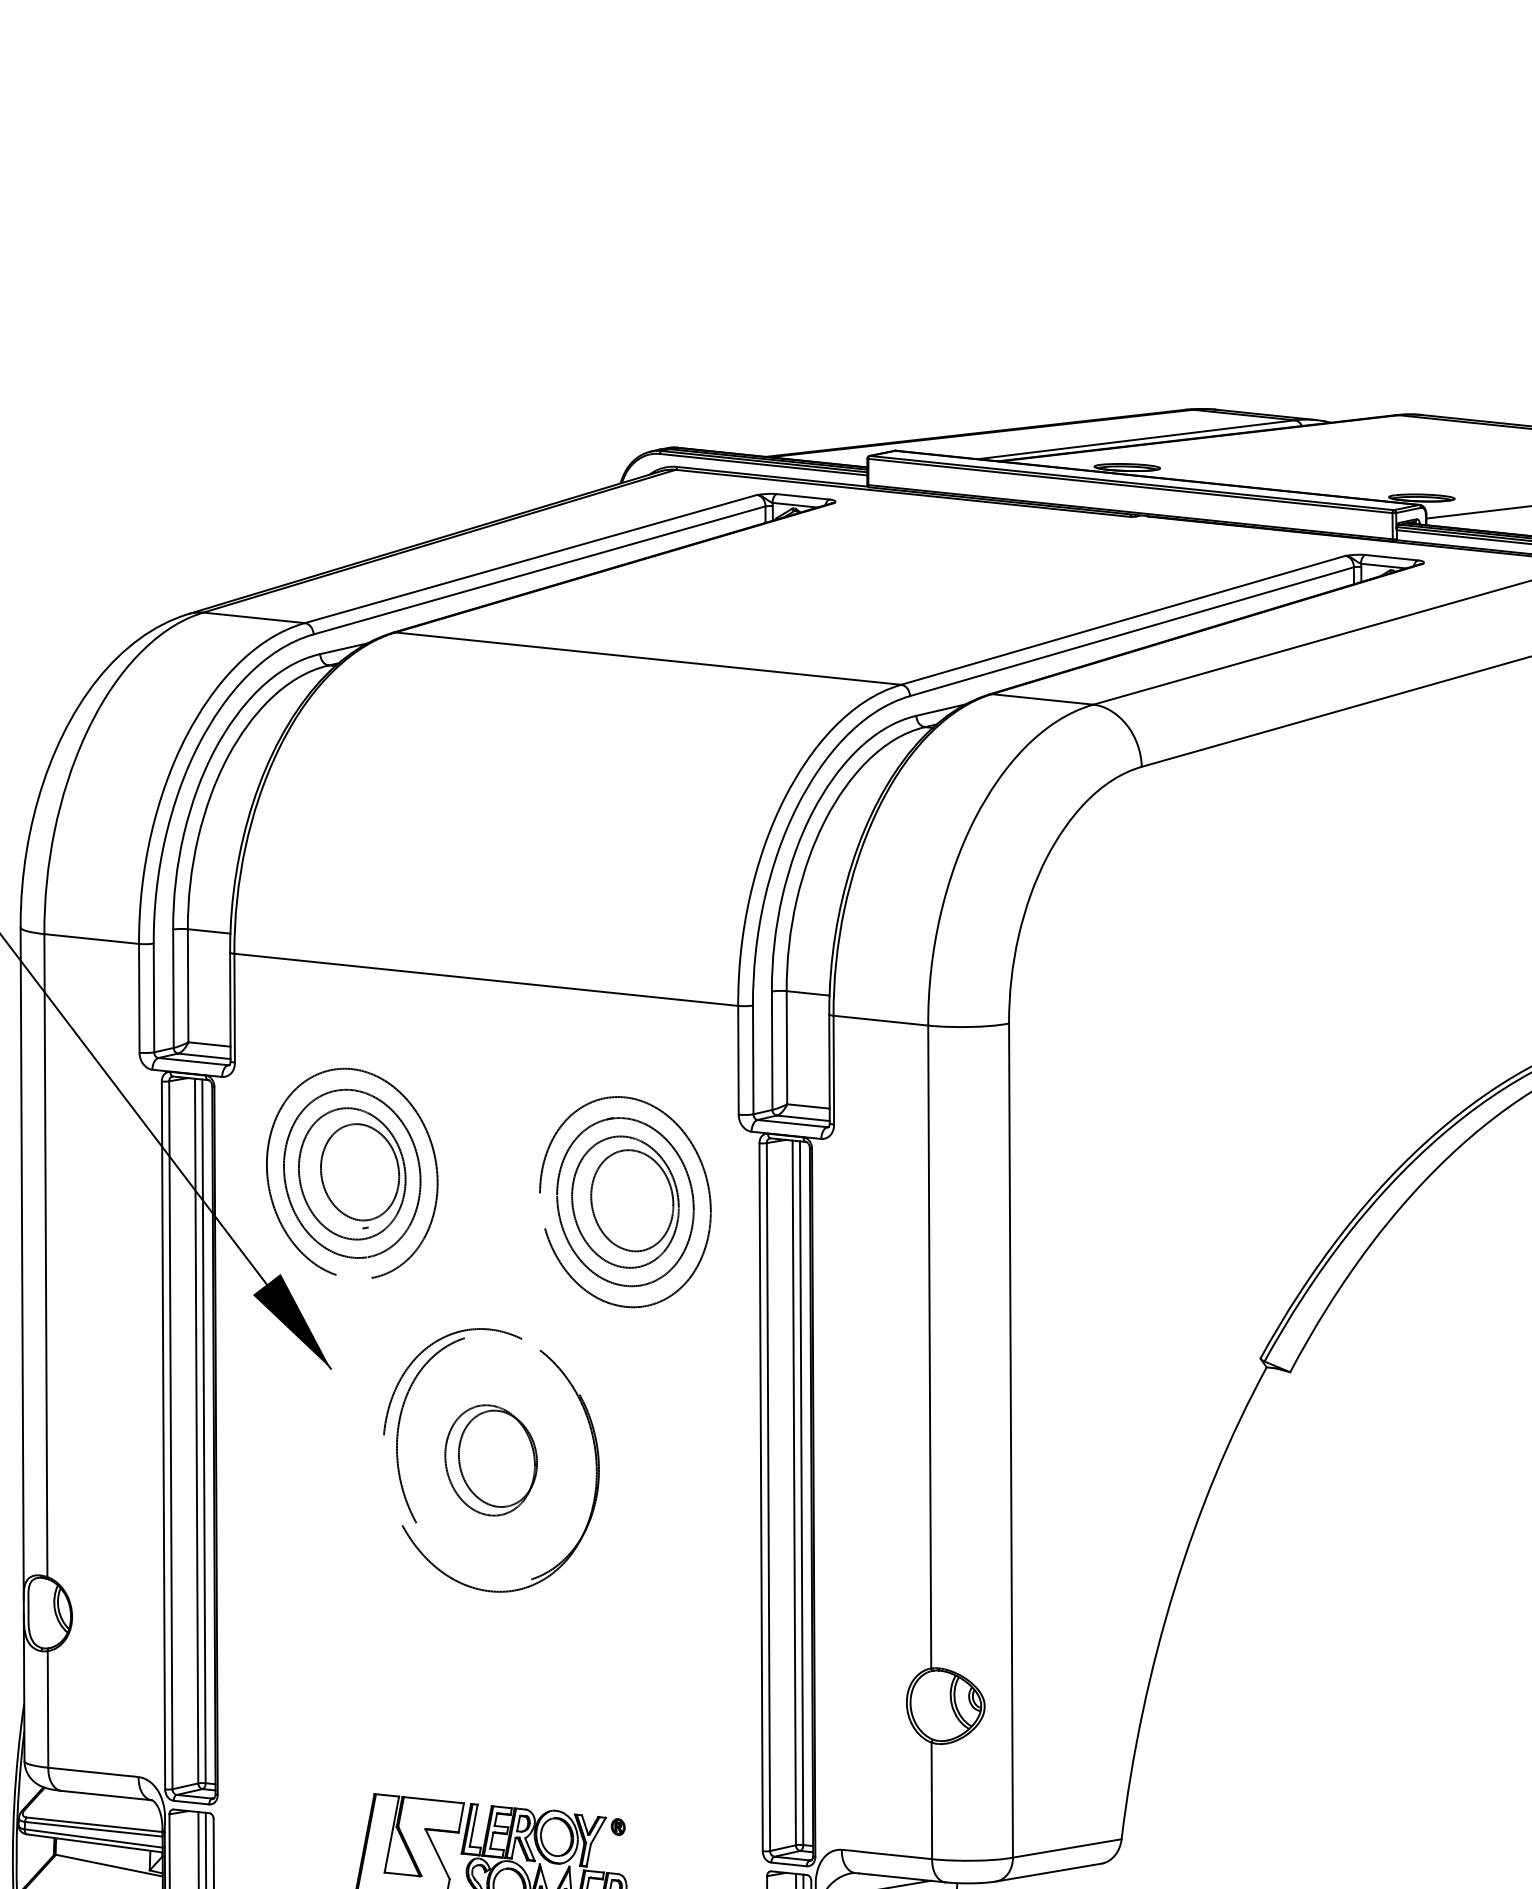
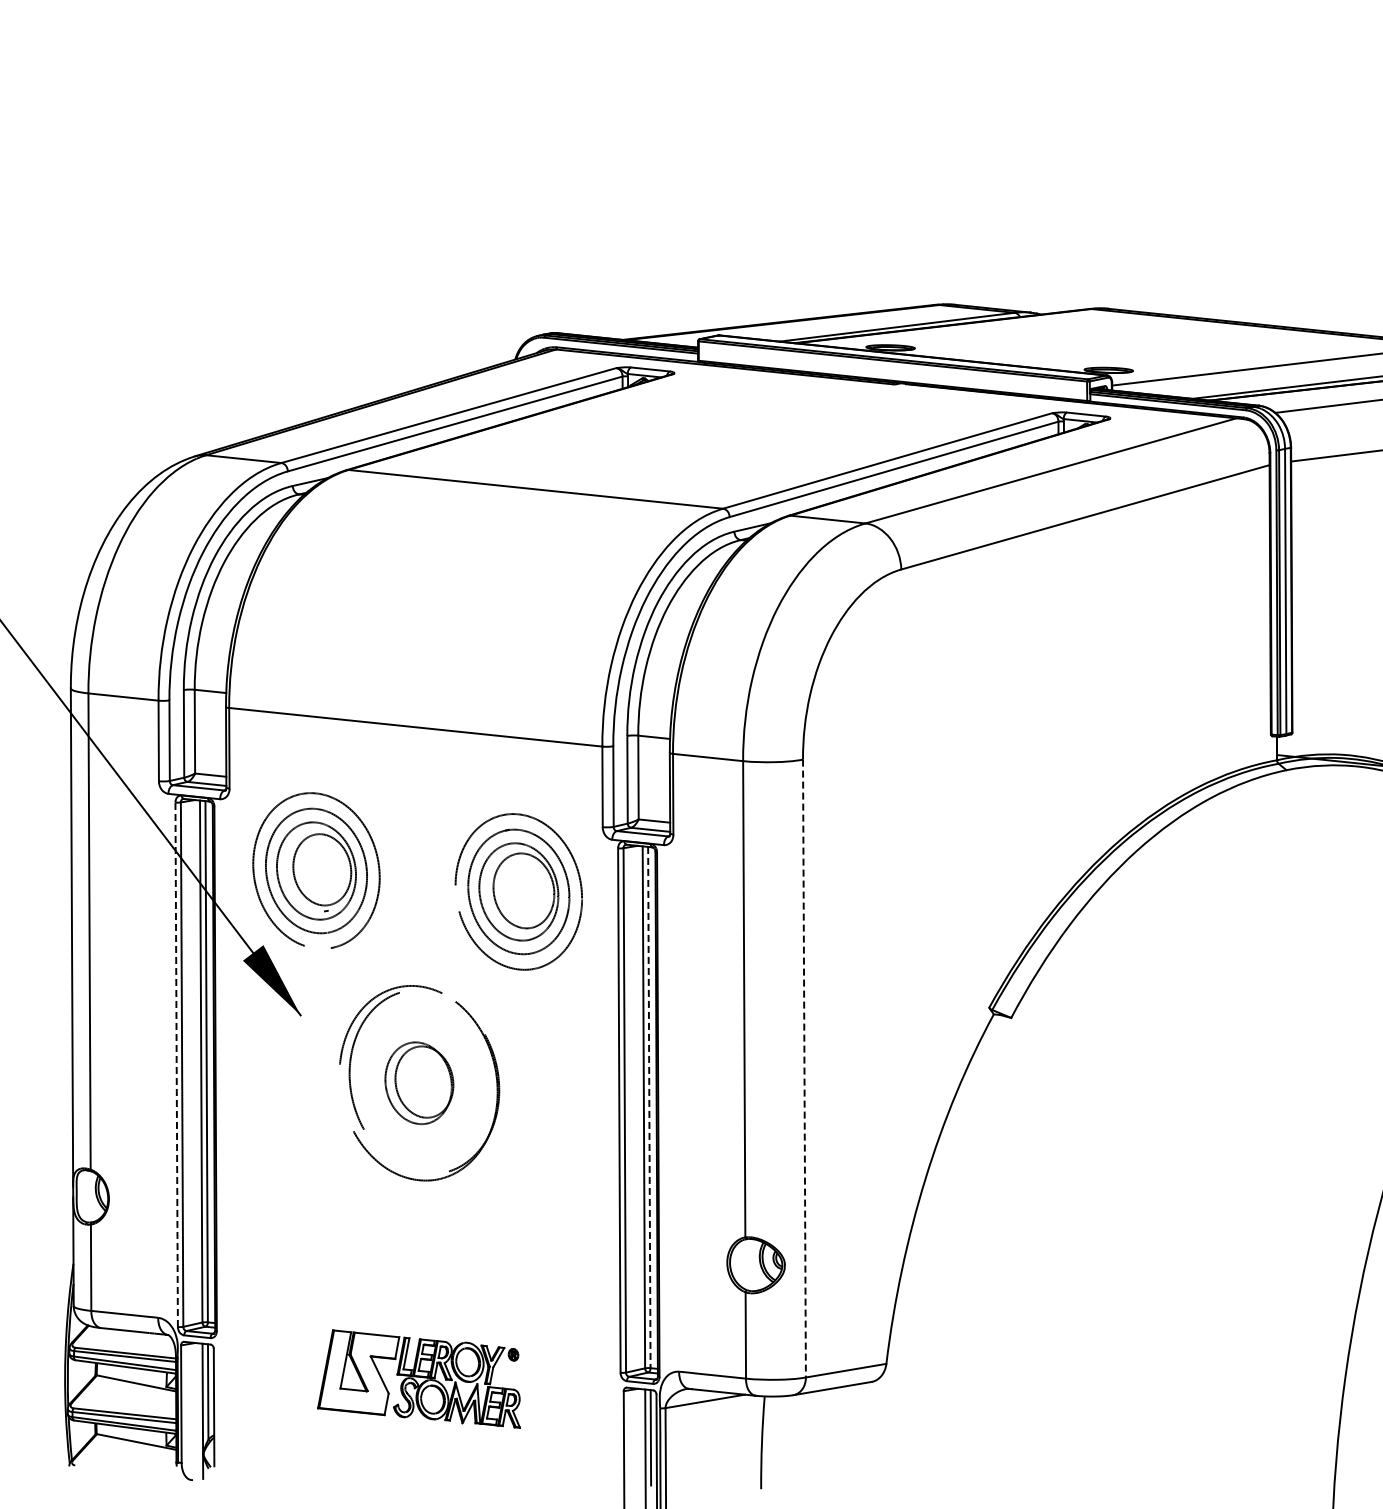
line: (163, 1435) -> (176, 1064), solid -> dashed
line: (1011, 1440) -> (804, 1068), solid -> dashed
line: (801, 1493) -> (649, 1107), solid -> dashed

